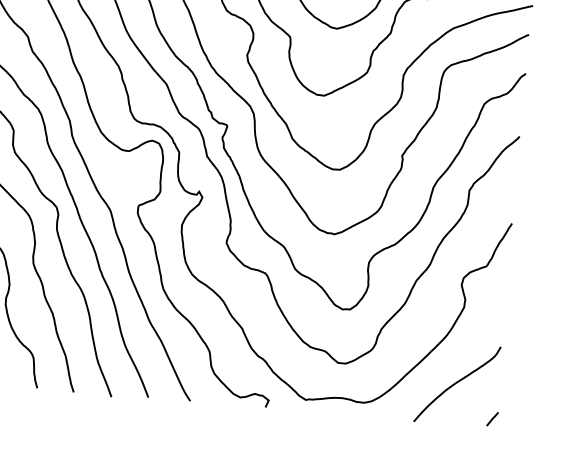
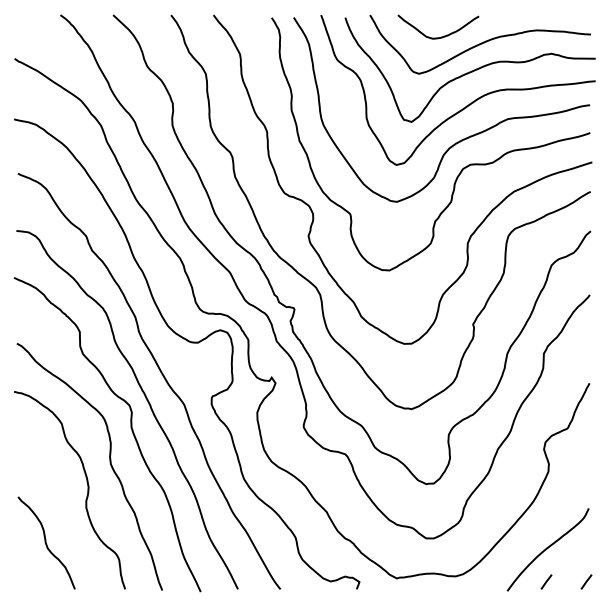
line: (453, 415) -> (546, 581), added

